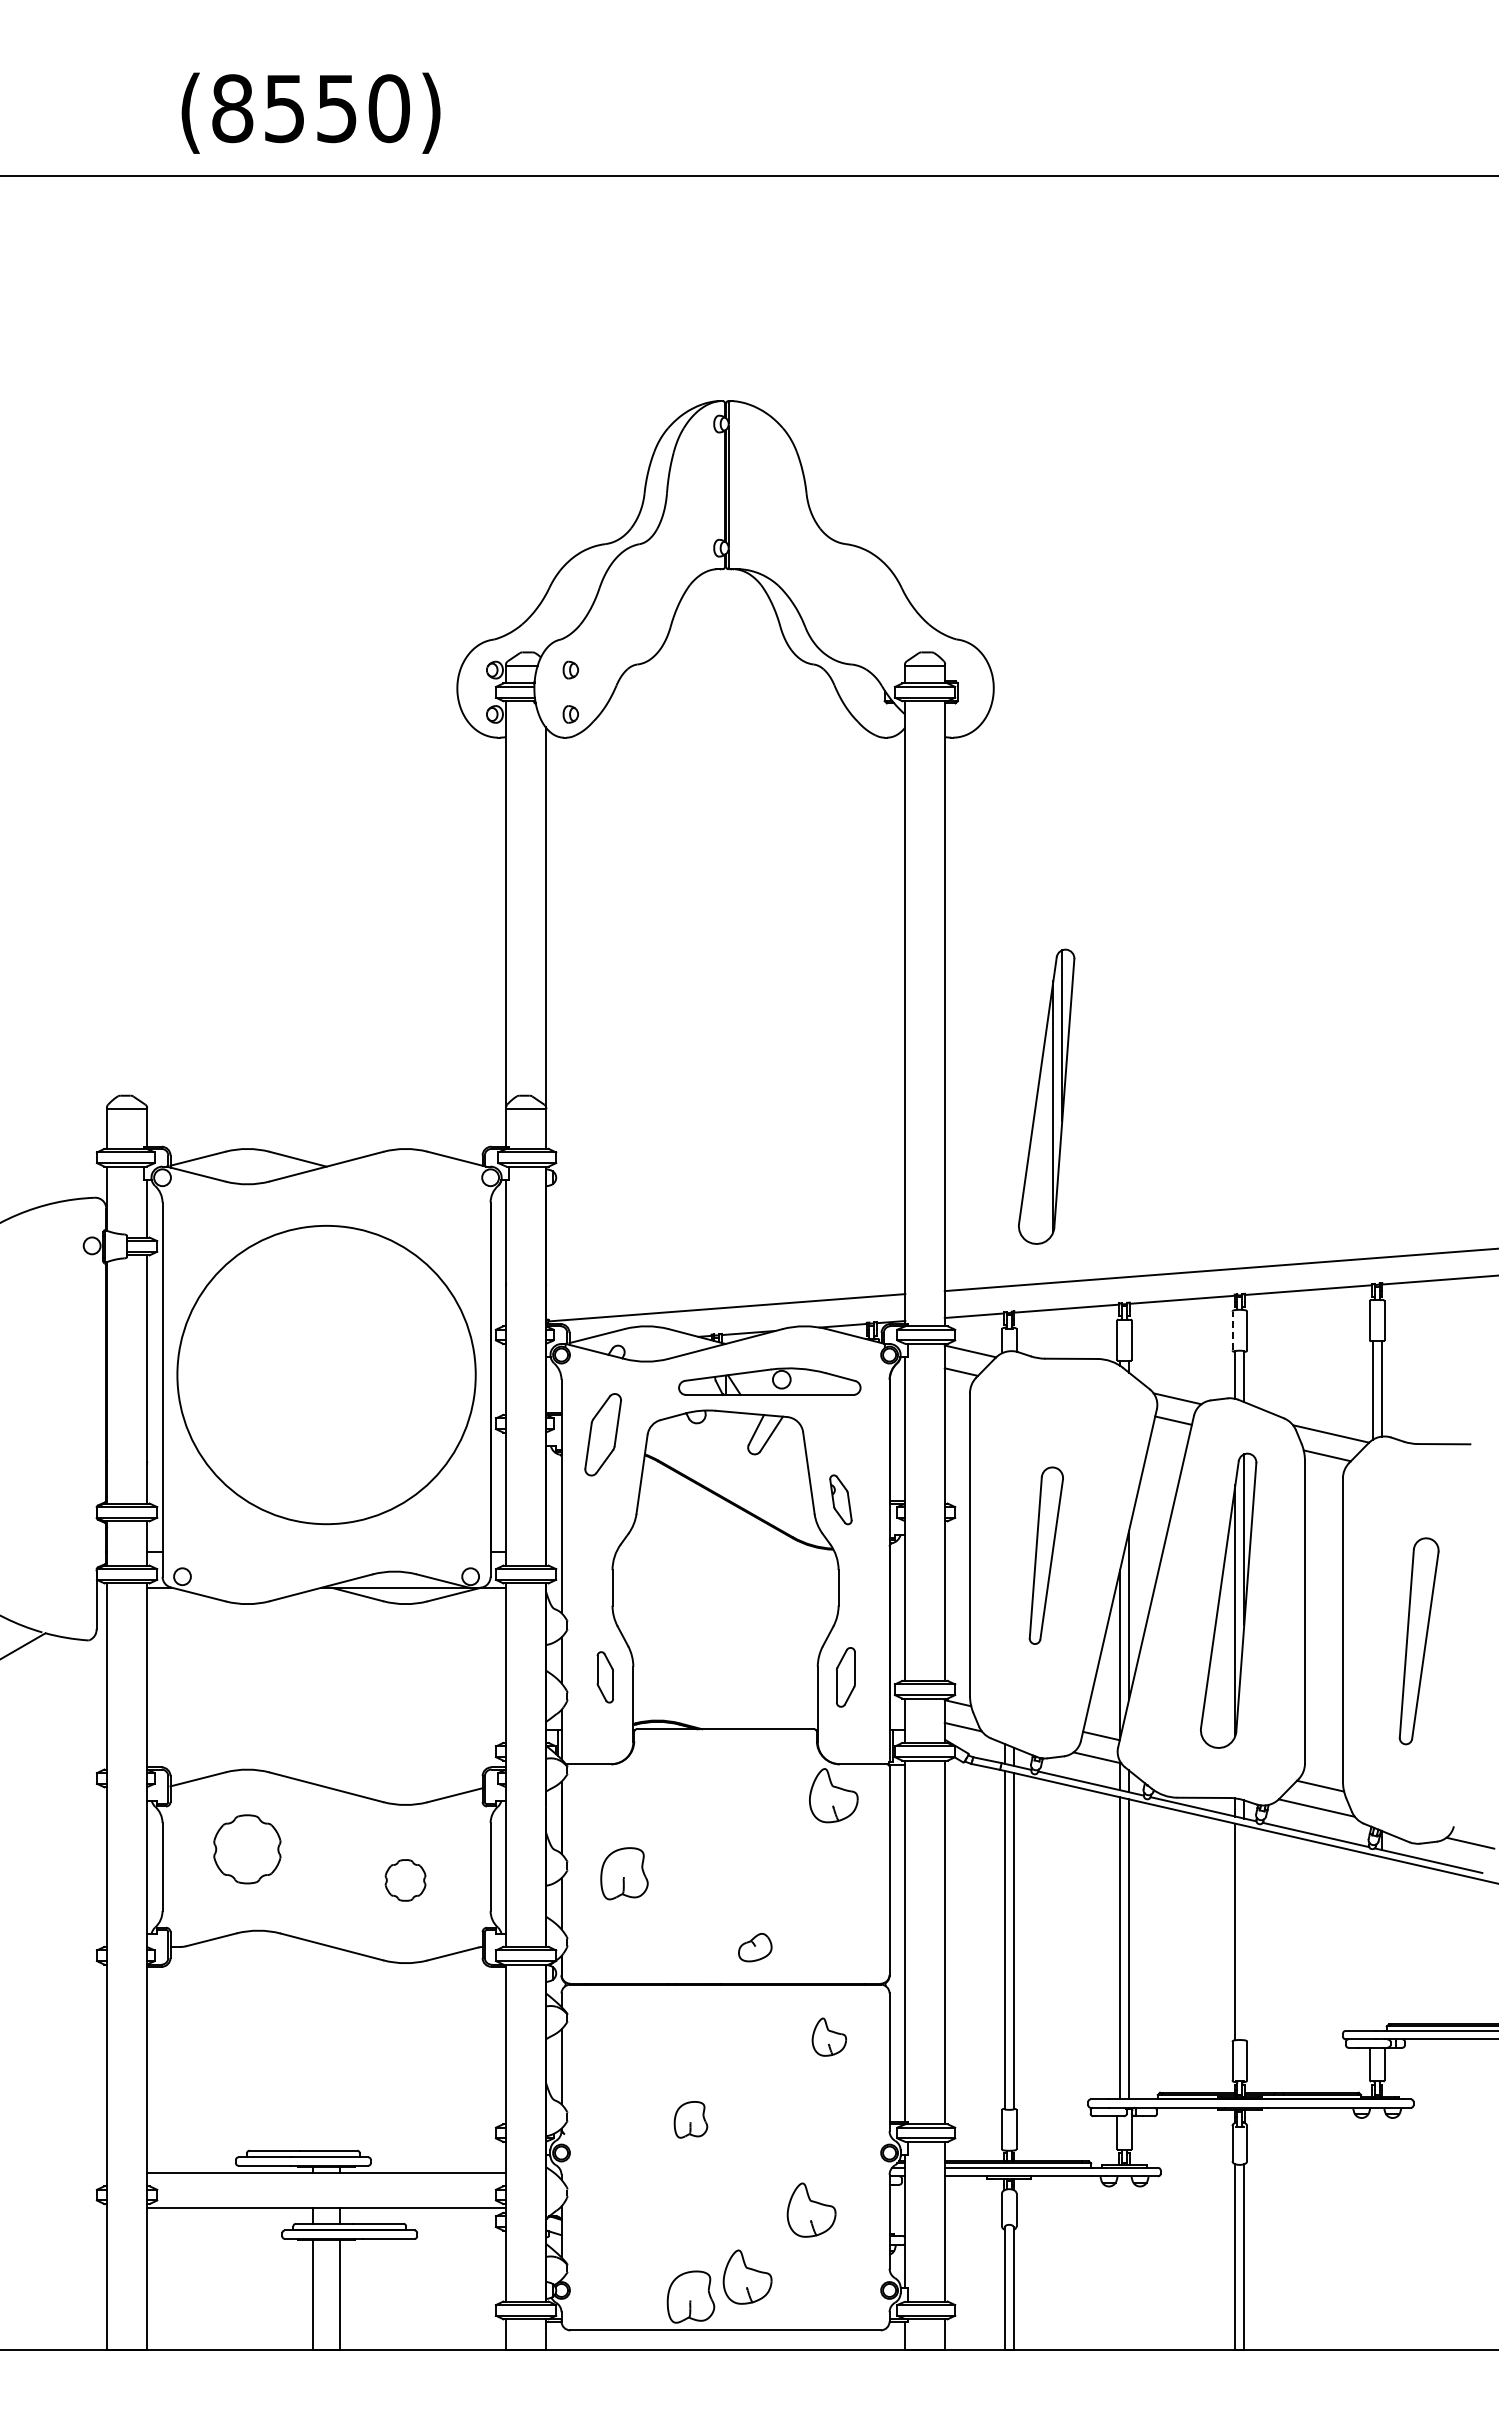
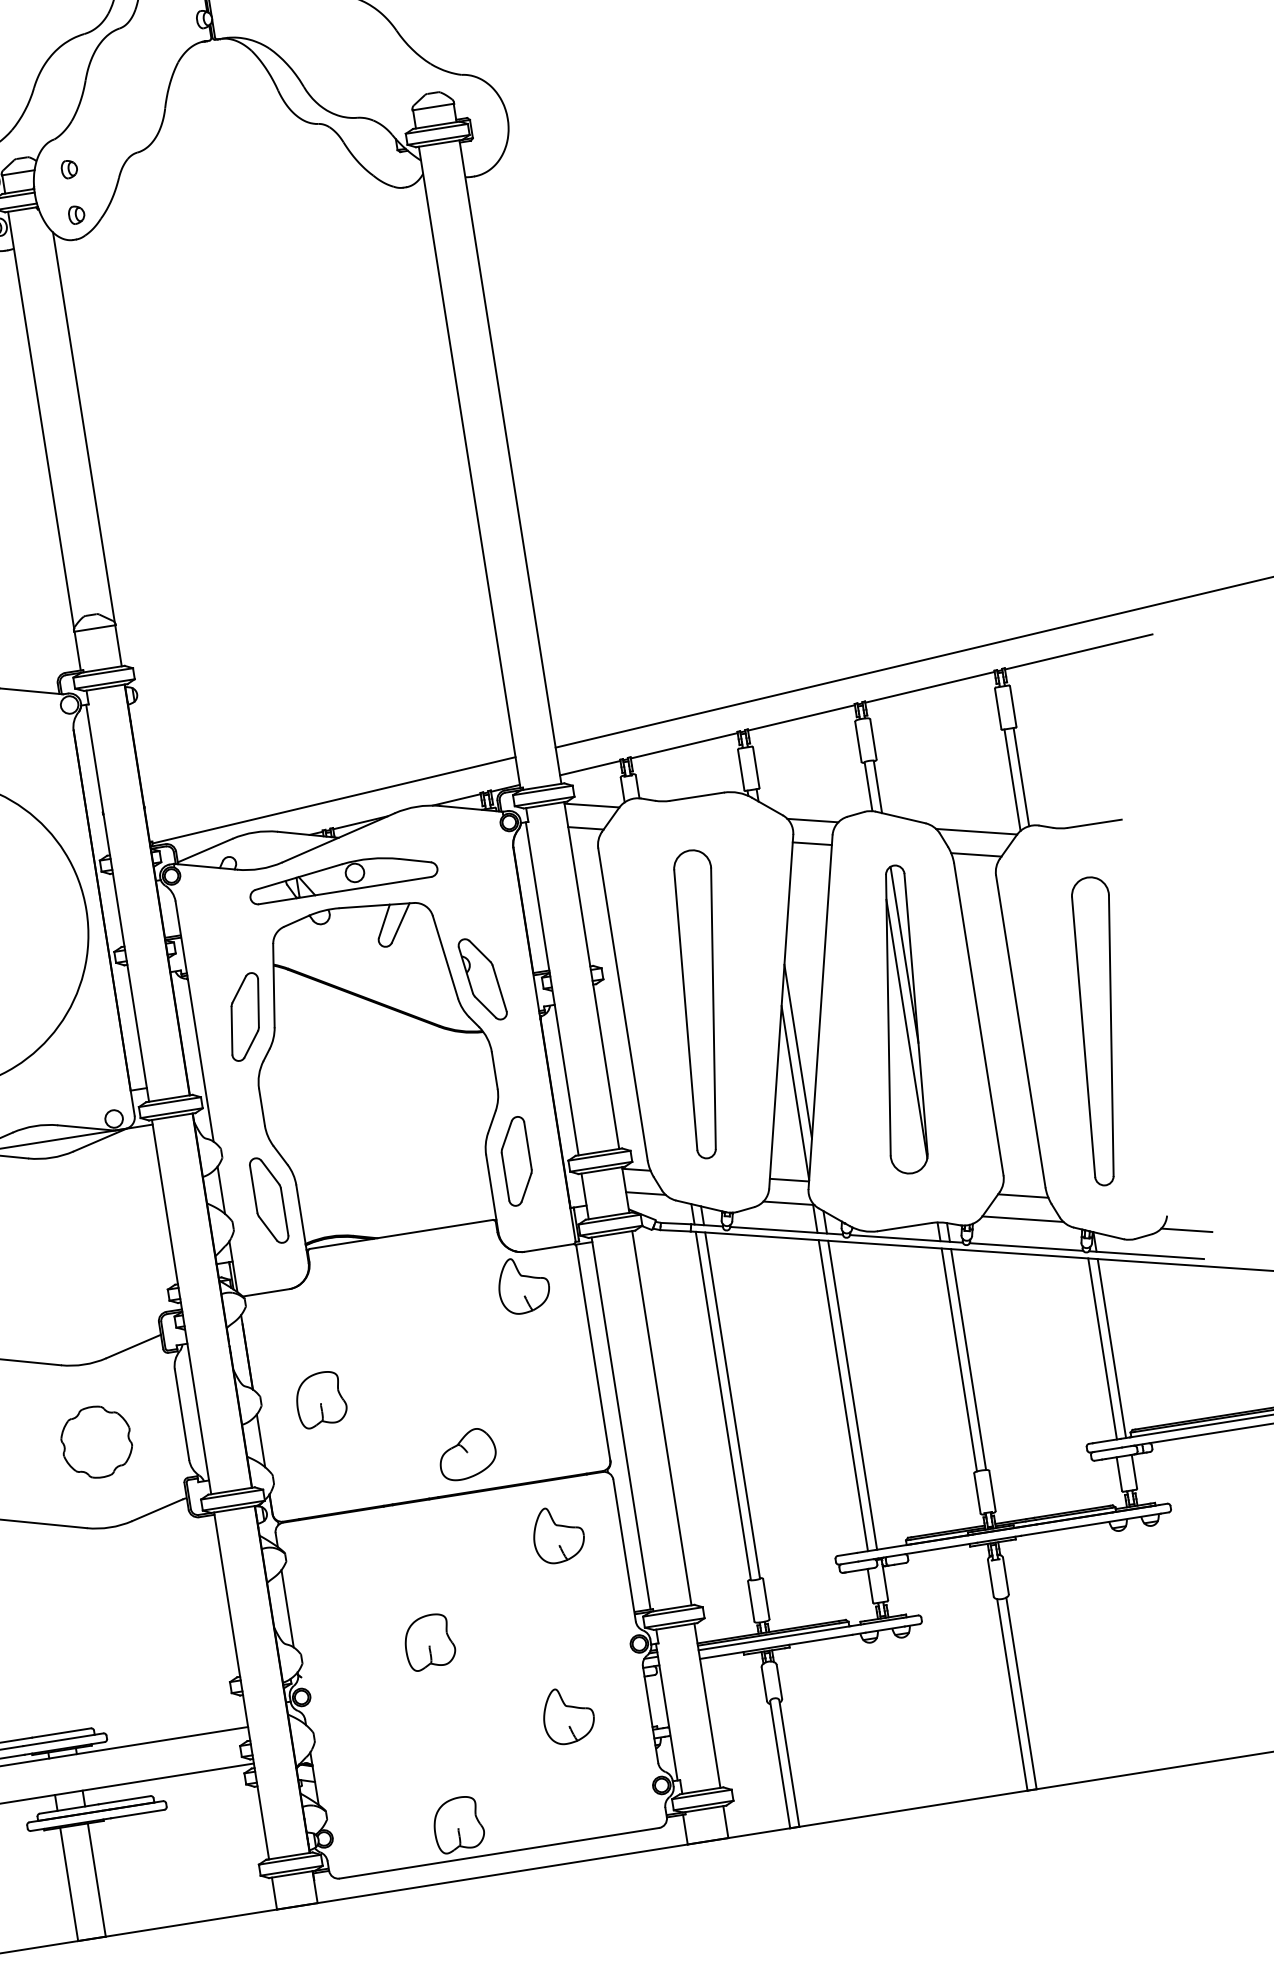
part: (1046, 1096) -> (628, 530), removed
line: (1232, 1330) -> (858, 741), dashed -> solid
part: (769, 1381) -> (342, 876), moved
part: (602, 1434) -> (244, 1016), moved
part: (840, 1499) -> (482, 979), size x1.67
part: (1046, 1555) -> (703, 1003), size x1.67
part: (1418, 1641) -> (1100, 1031), size x1.43
part: (605, 1677) -> (269, 1200), size x1.67
part: (845, 1677) -> (516, 1161), size x1.43
part: (405, 1880) -> (96, 1442), size x1.67
line: (1244, 1932) -> (968, 1359), added
line: (1372, 1942) -> (1102, 1348), added
line: (1381, 1943) -> (1111, 1348), added
part: (755, 1947) -> (467, 1454), size x1.67
part: (829, 2036) -> (558, 1533), size x1.43
part: (690, 2119) -> (428, 1641), size x1.43
part: (747, 2276) -> (513, 1794), removed

